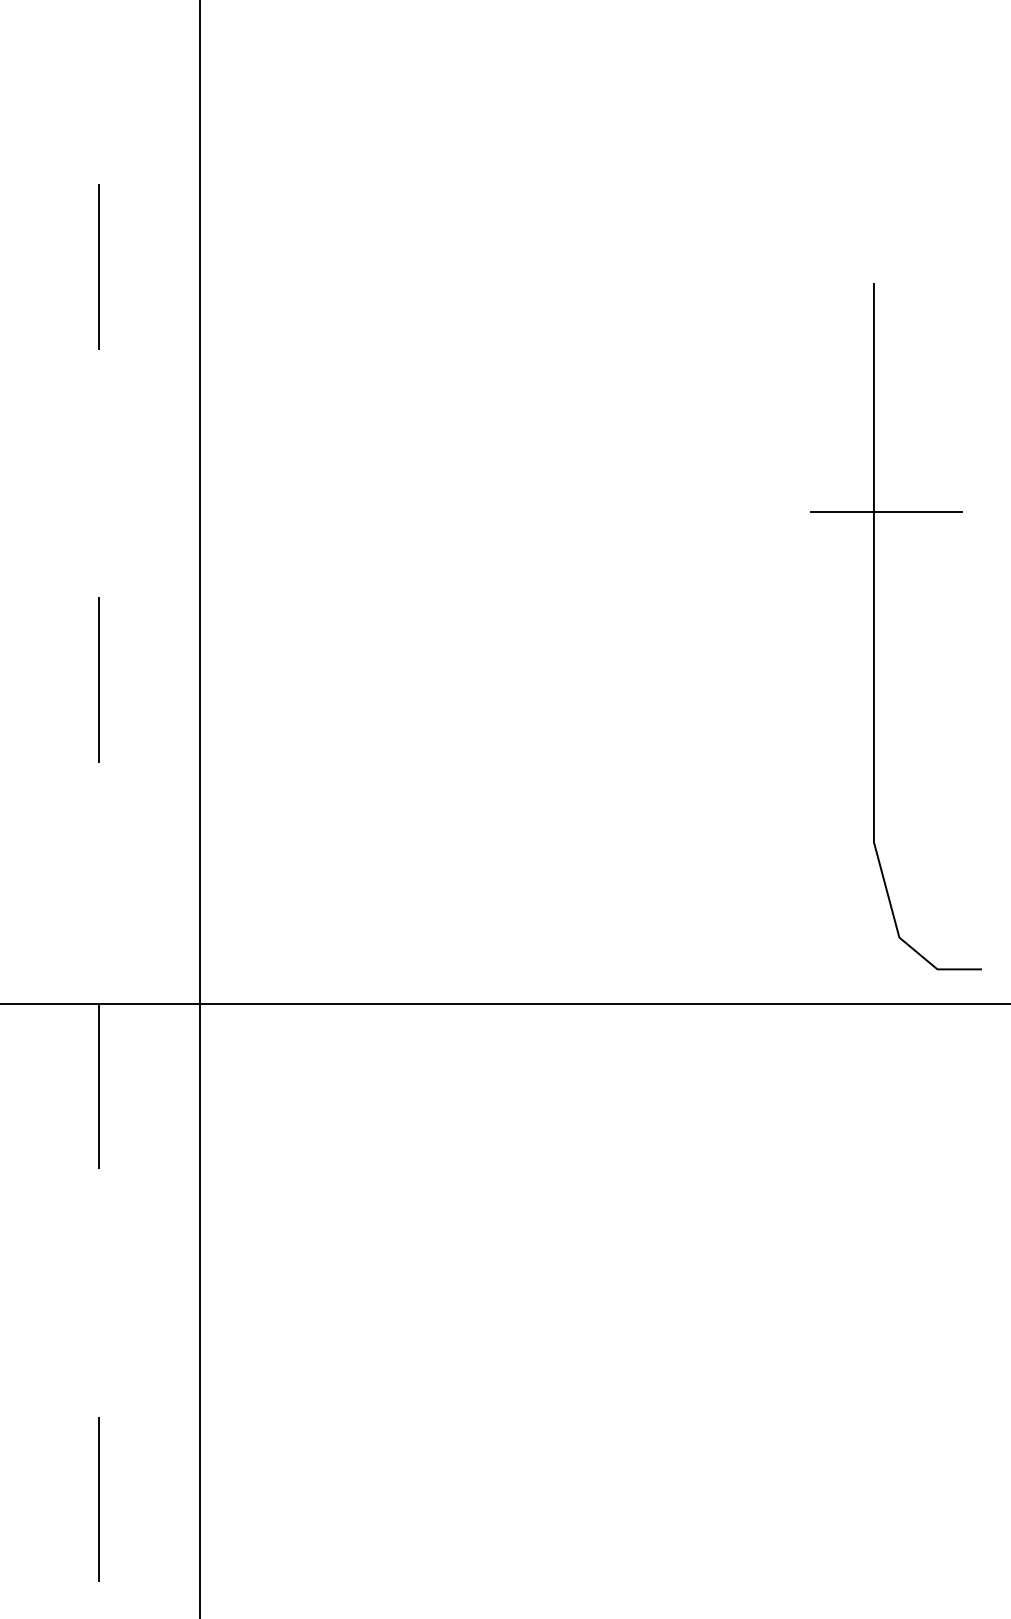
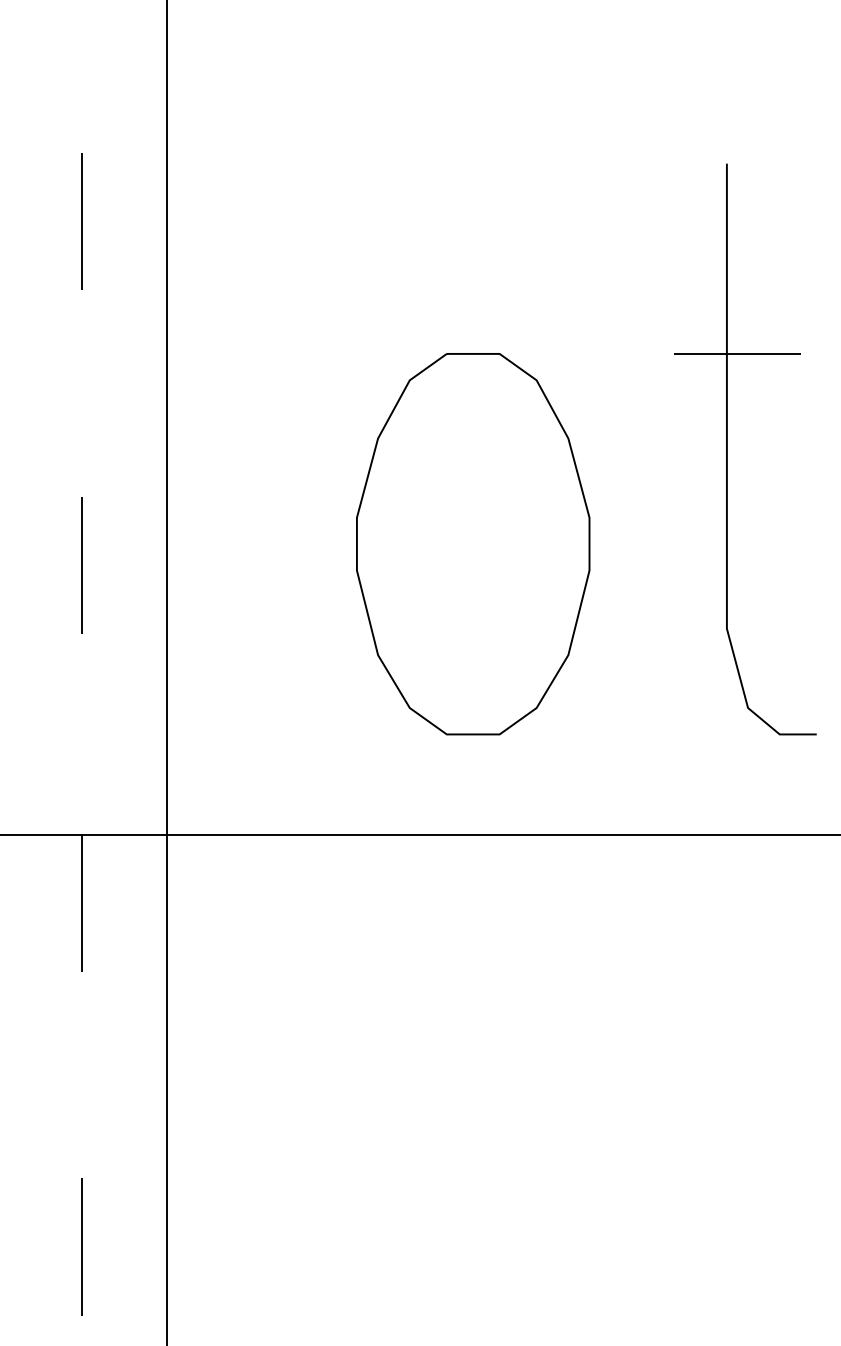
part: (874, 626) -> (727, 449), moved
part: (568, 654) -> (472, 544), added

